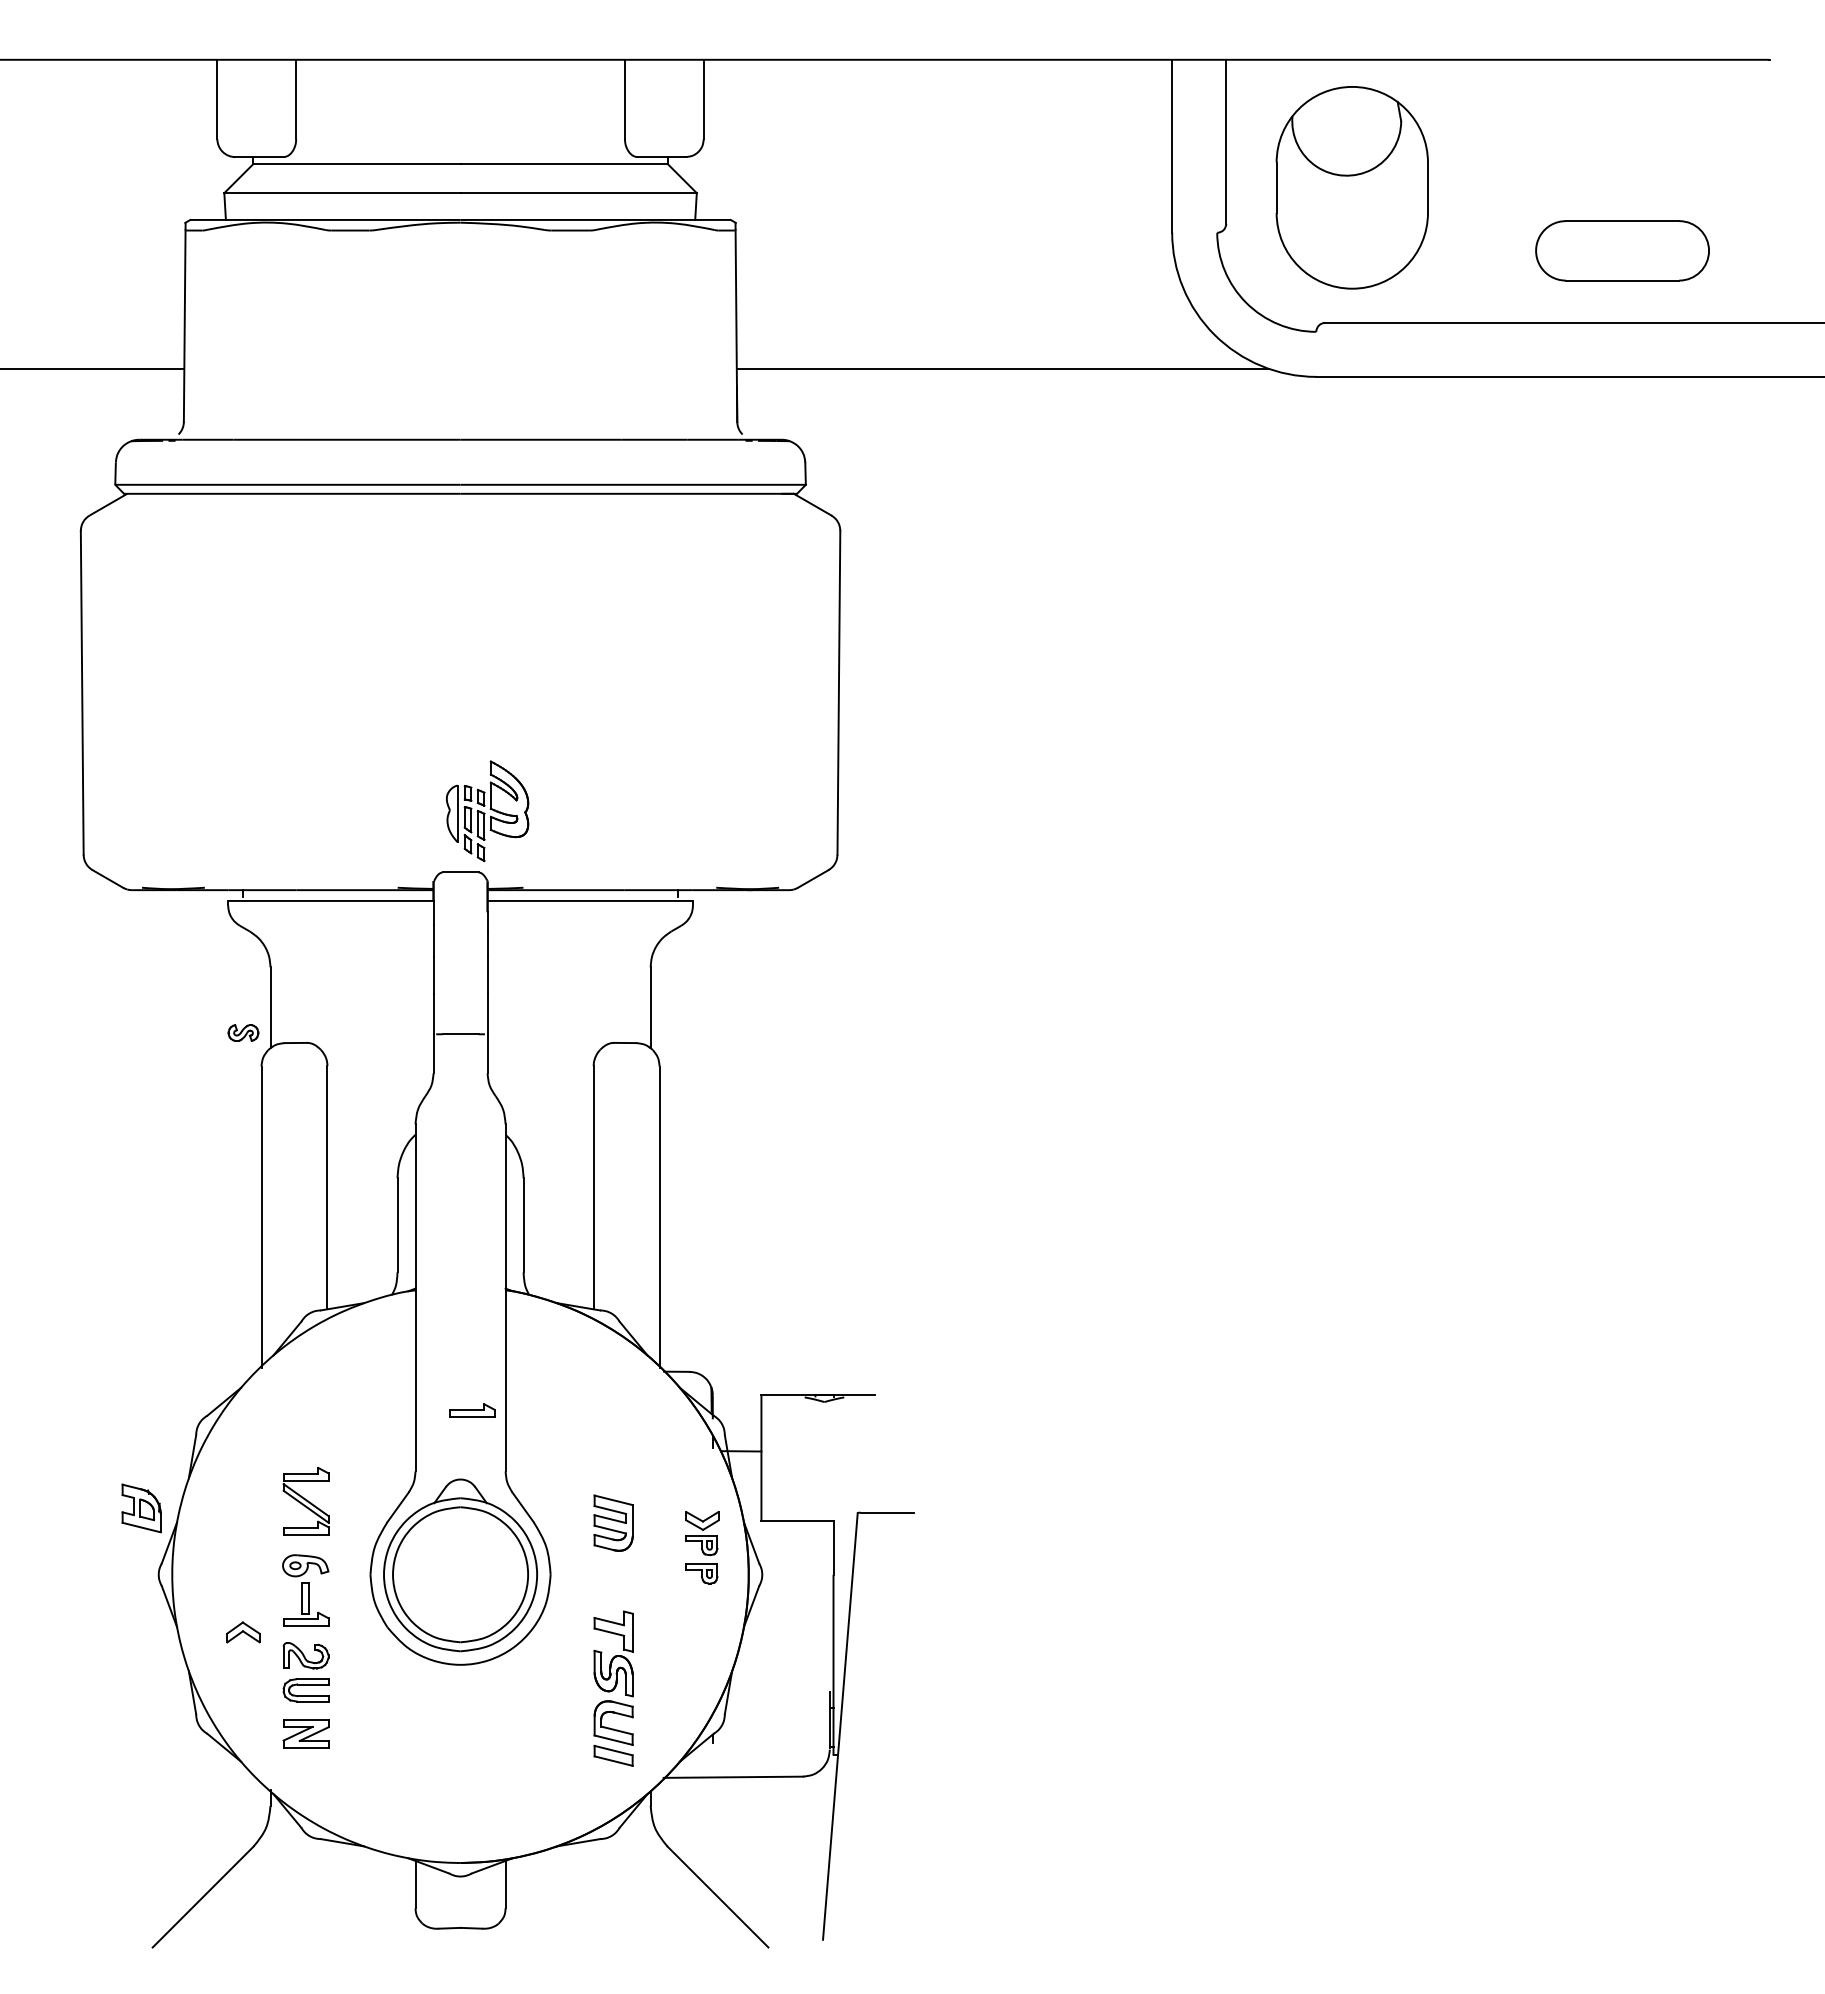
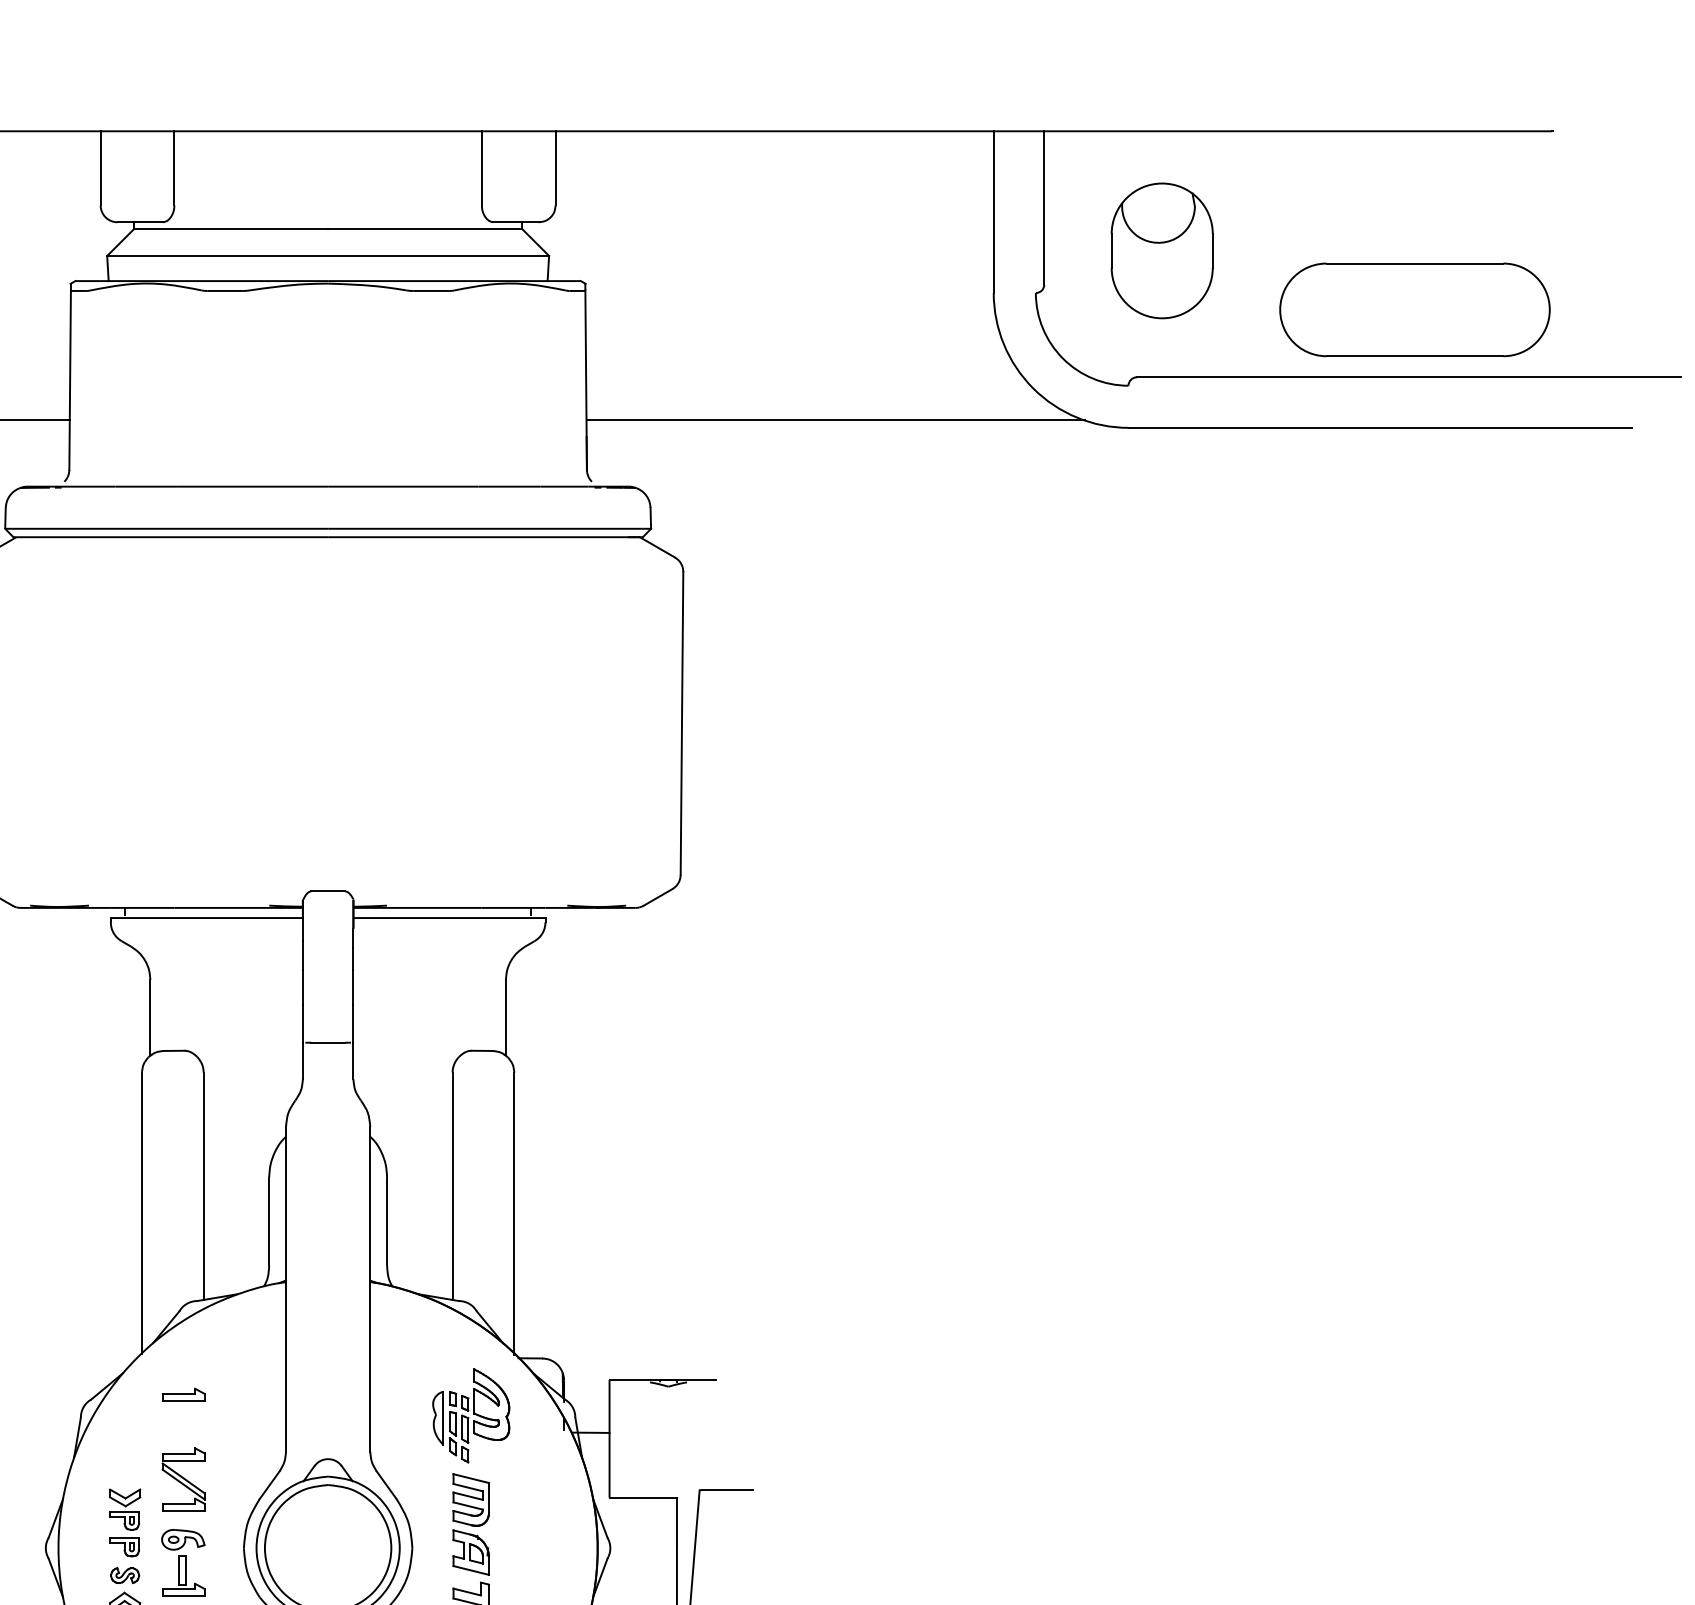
part: (1352, 187) -> (1162, 250), size x0.71
part: (1622, 250) -> (1414, 309), size x1.67
part: (487, 811) -> (471, 1416), moved
part: (243, 1032) -> (125, 1575), moved
part: (472, 1410) -> (184, 1394), moved
part: (141, 1508) -> (471, 1552), moved
part: (702, 1547) -> (125, 1522), moved

